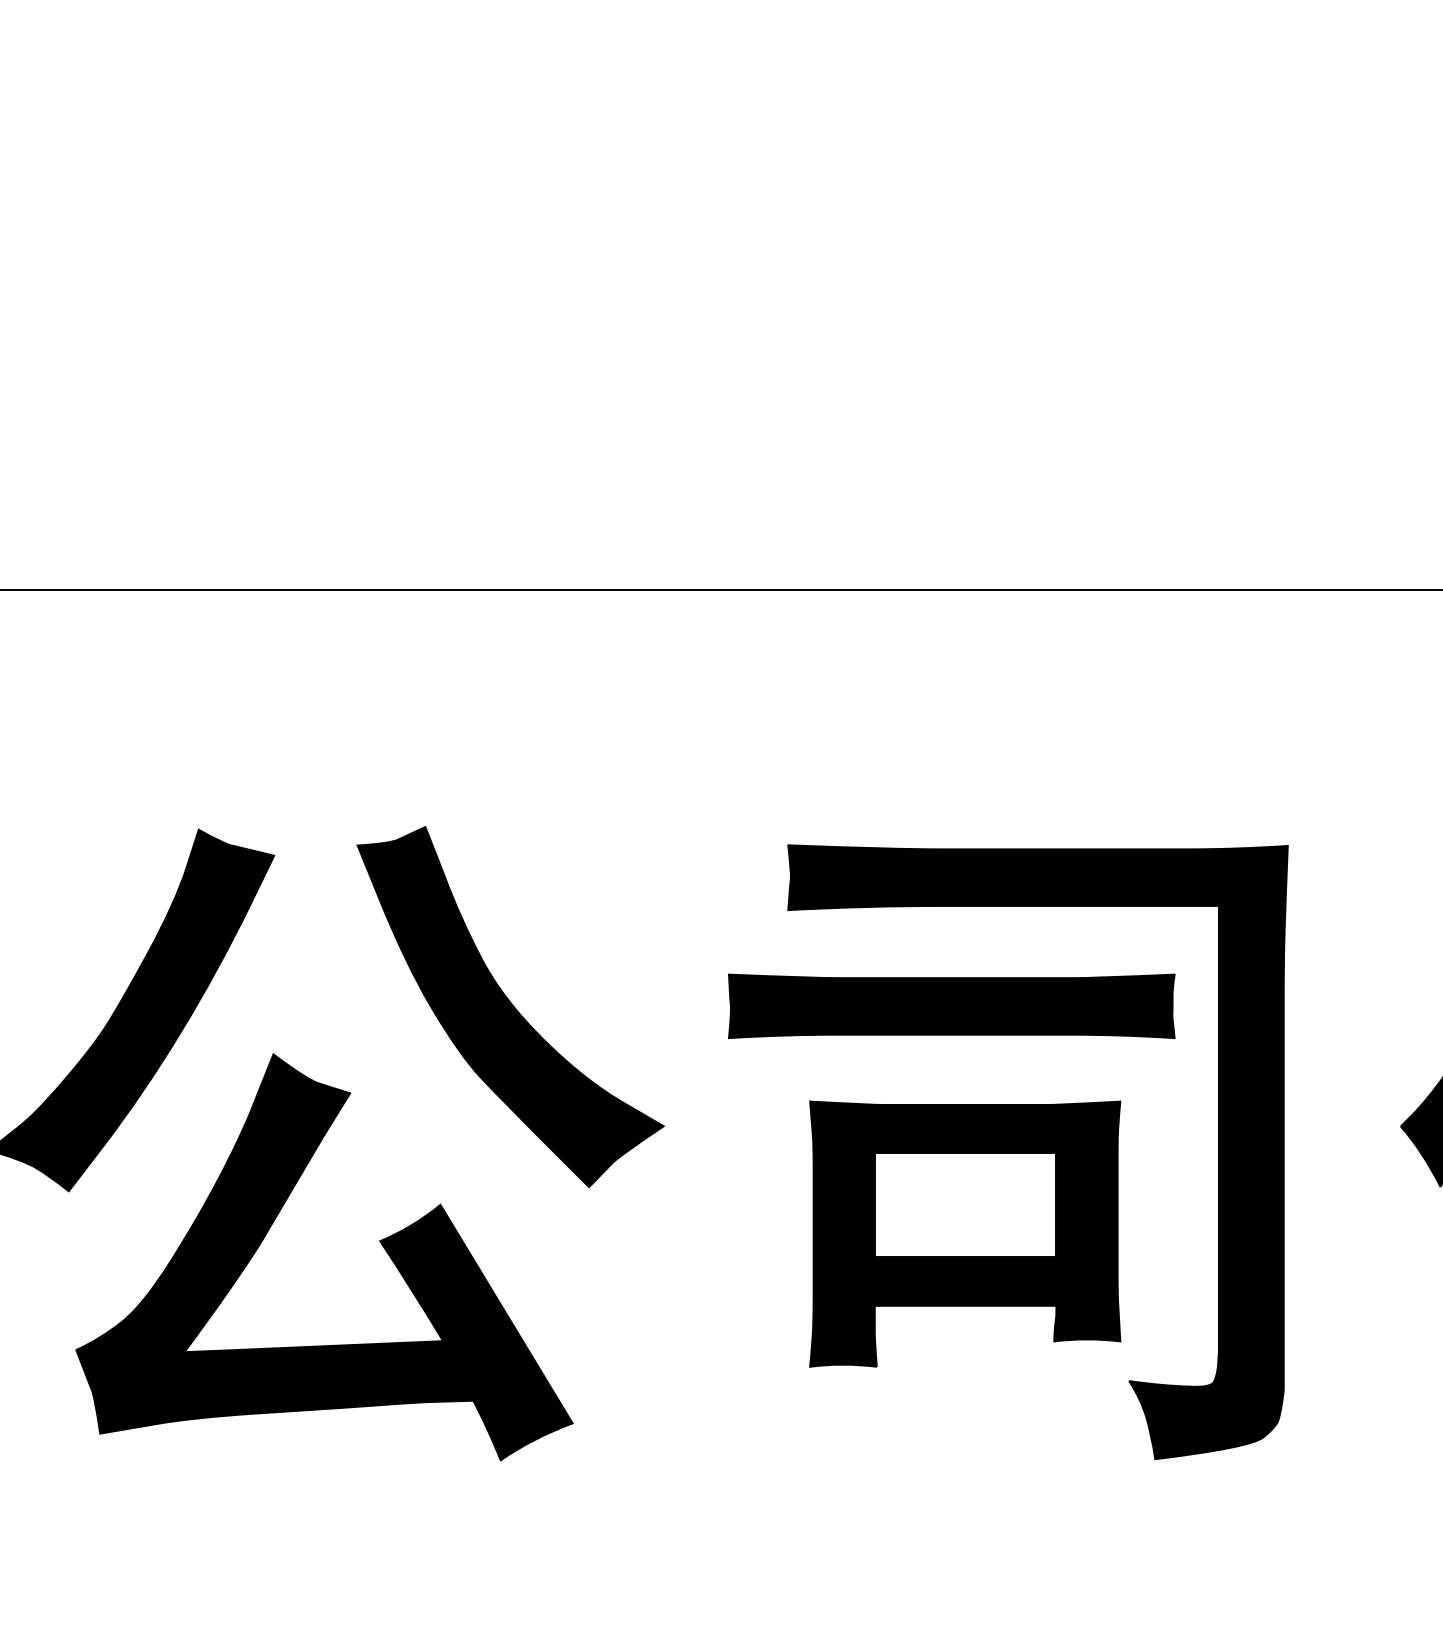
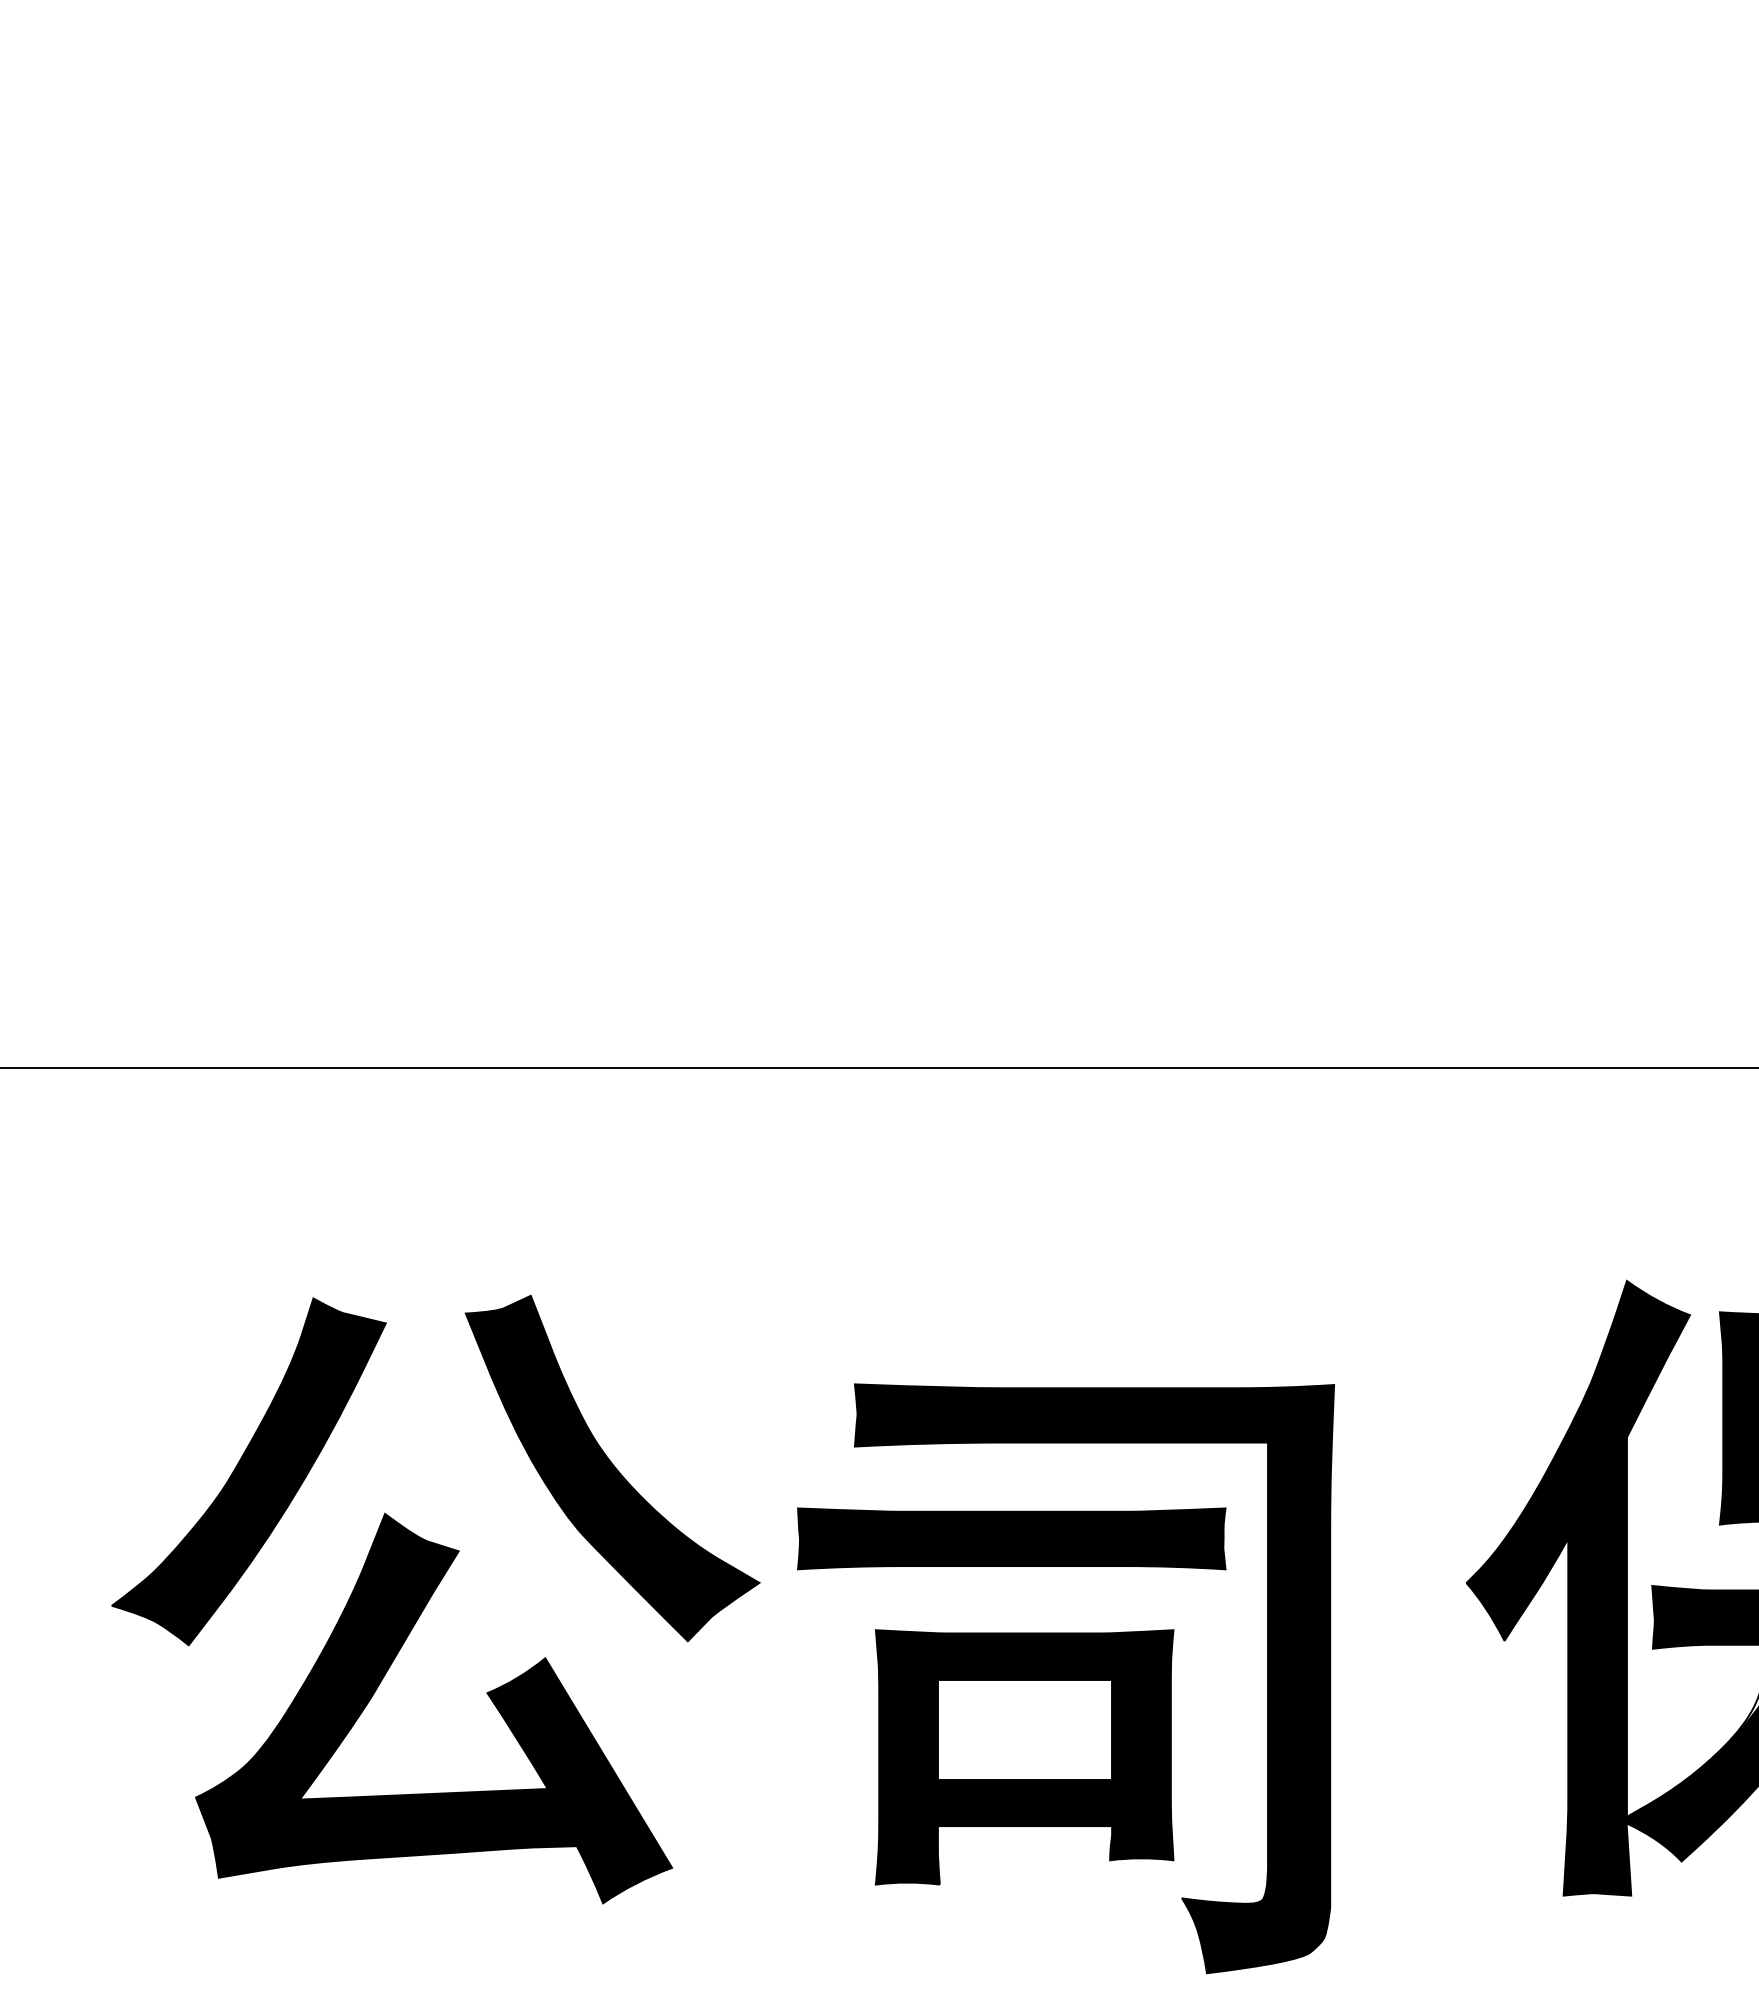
part: (1007, 1151) -> (1065, 1678), moved

